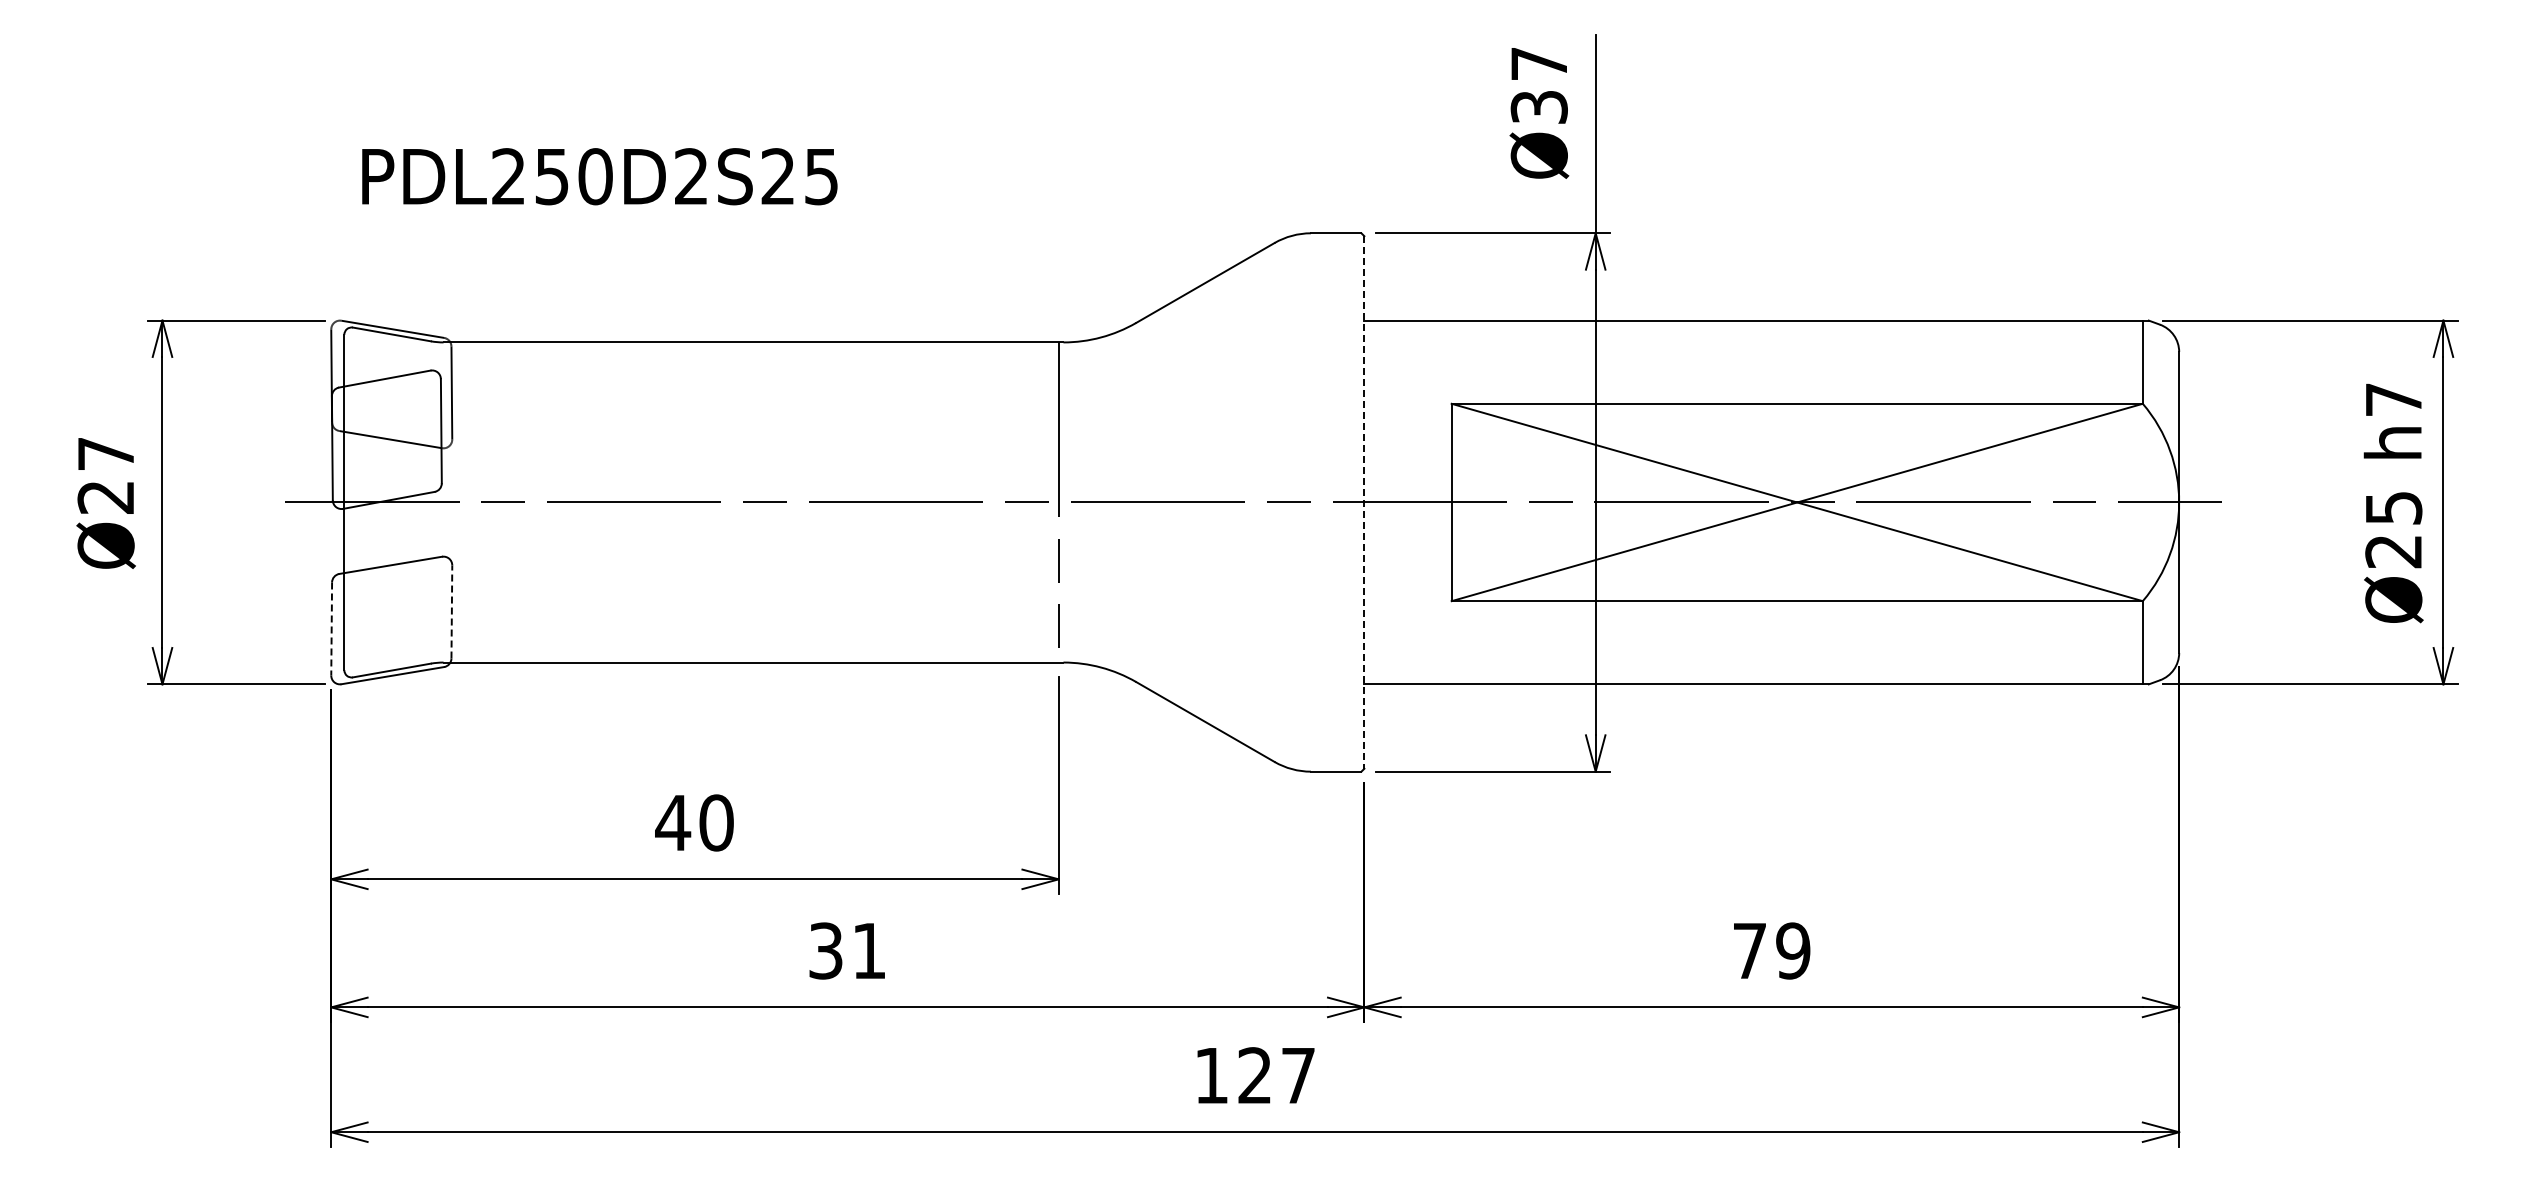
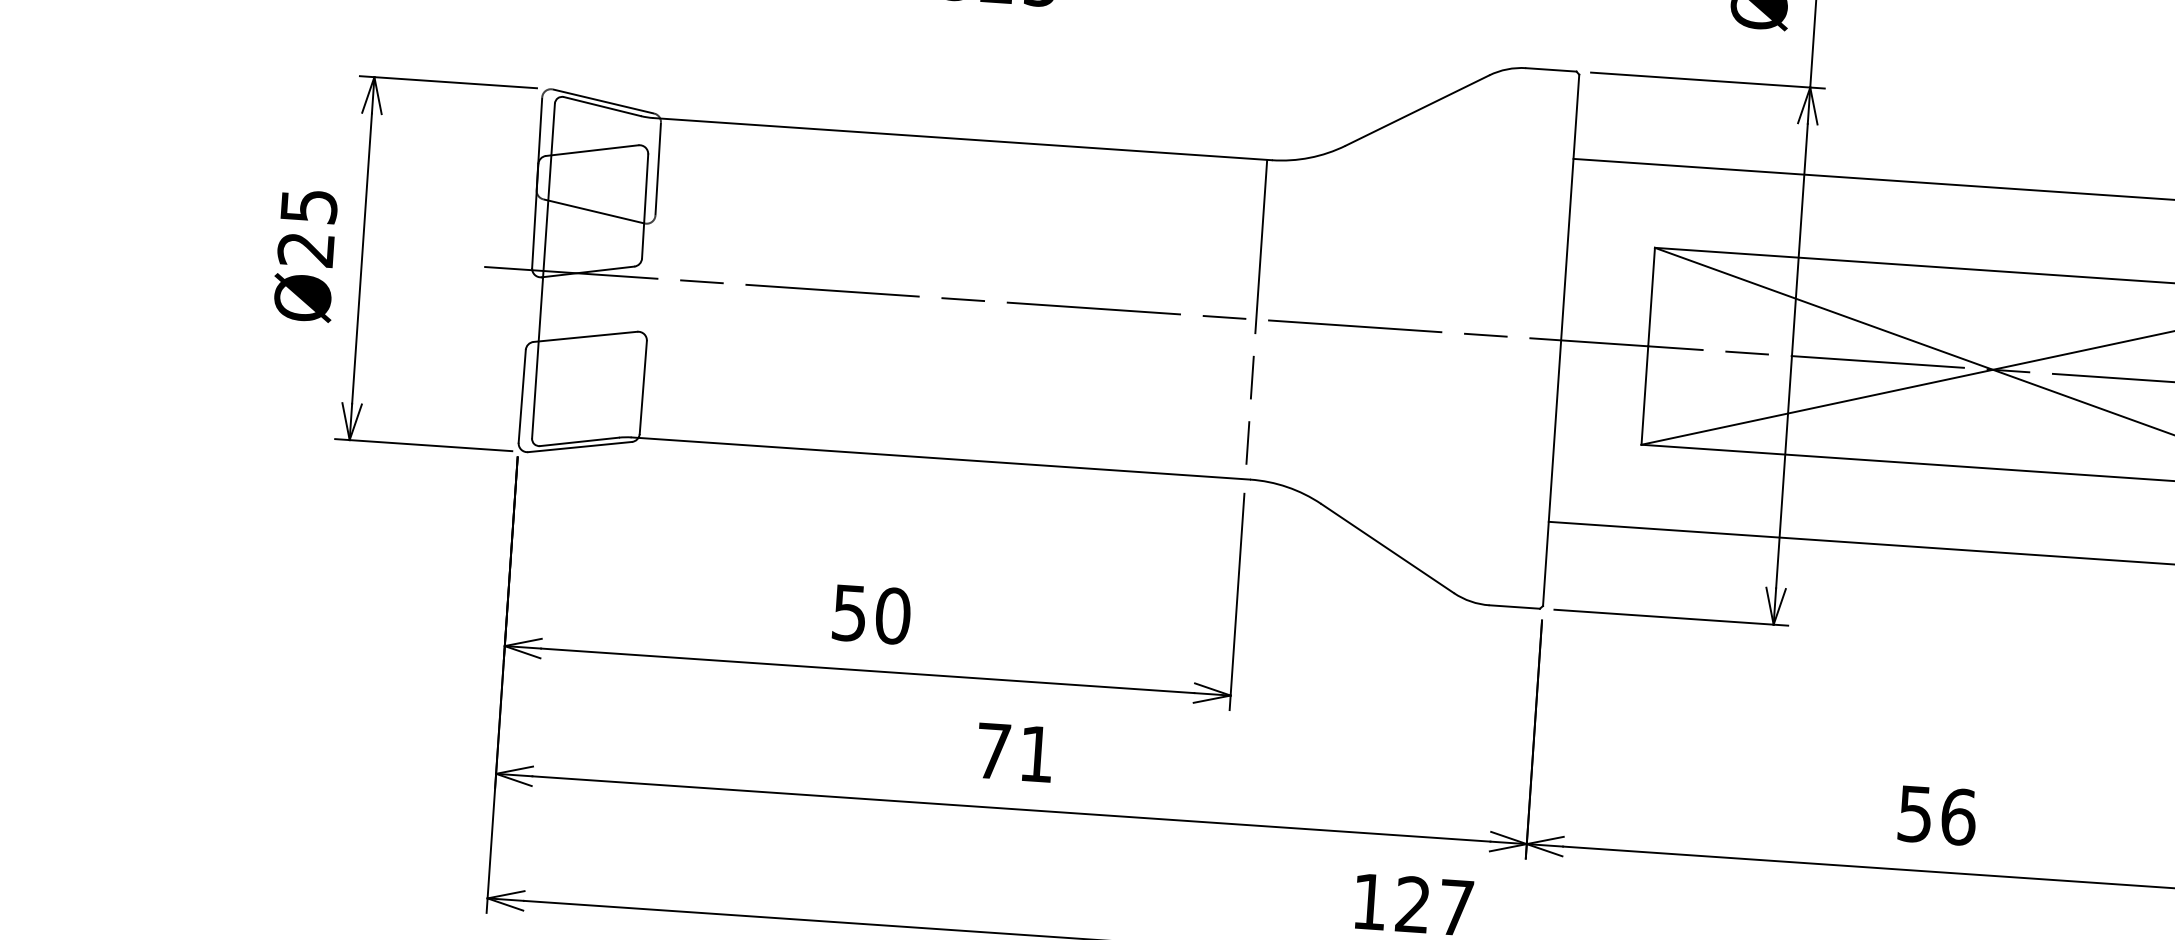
text: (106, 454) -> (309, 206), Ø27 -> Ø25
line: (1364, 502) -> (1561, 340), dashed -> solid
line: (451, 611) -> (642, 387), dashed -> solid
line: (331, 629) -> (522, 396), dashed -> solid
text: (673, 823) -> (850, 613), 40 -> 50
text: (825, 950) -> (993, 750), 31 -> 71
text: (1771, 950) -> (1936, 815), 79 -> 56

